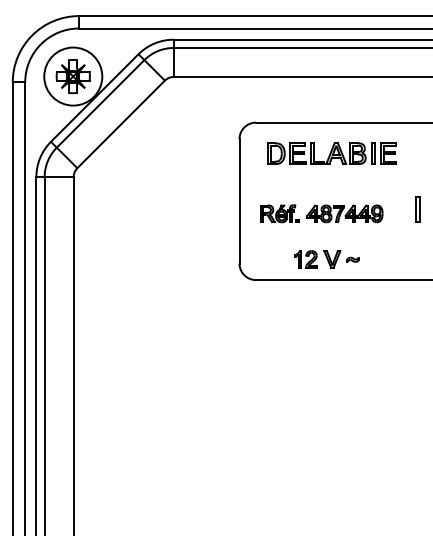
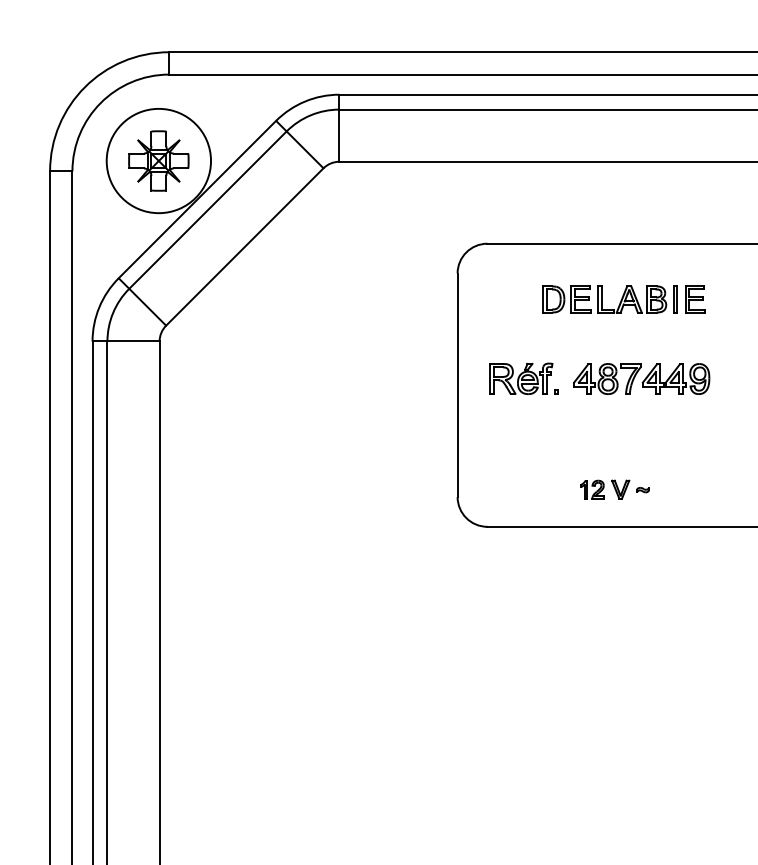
part: (331, 153) -> (622, 299), size x0.7
part: (321, 213) -> (599, 378), moved
part: (326, 259) -> (613, 489), size x0.6

